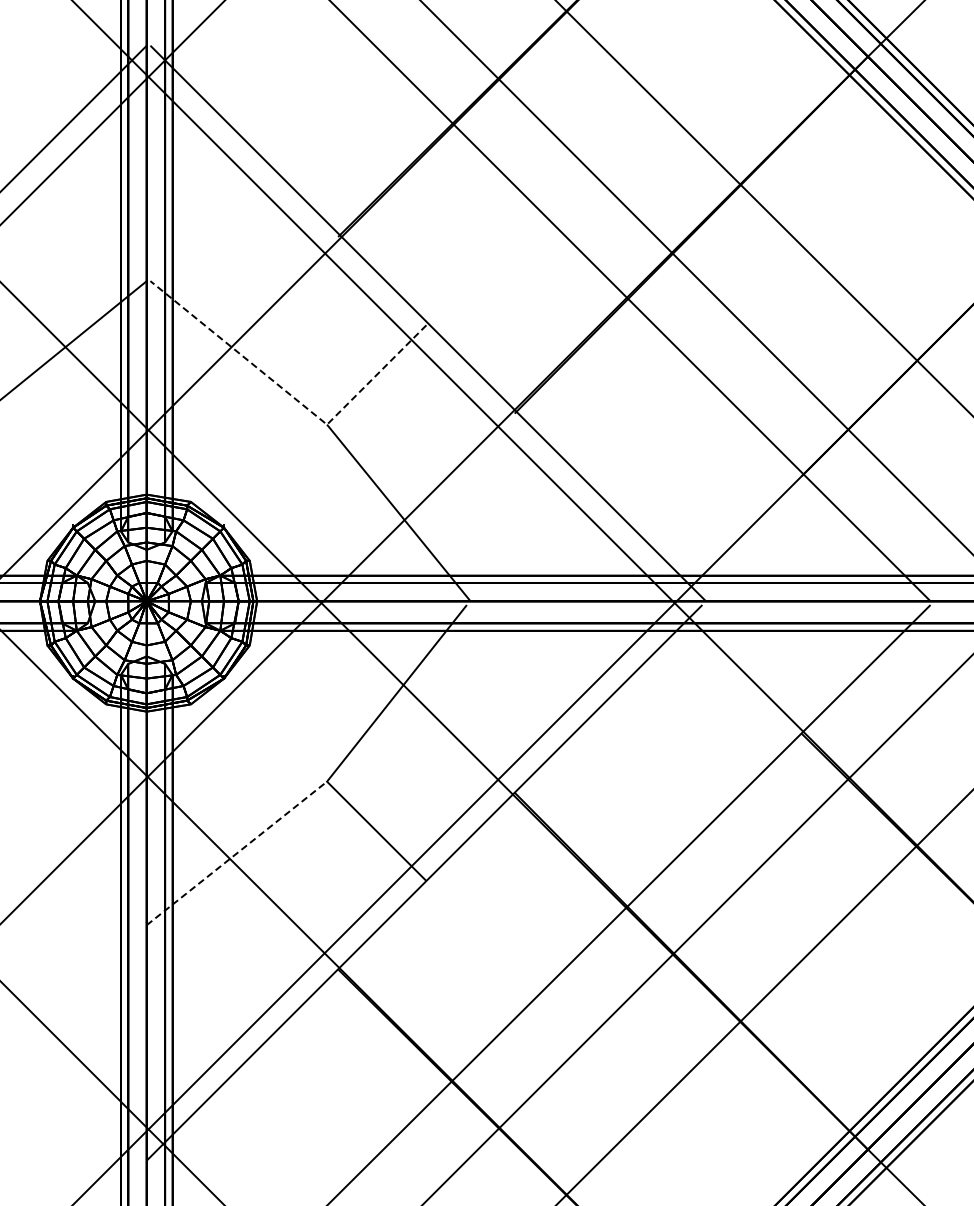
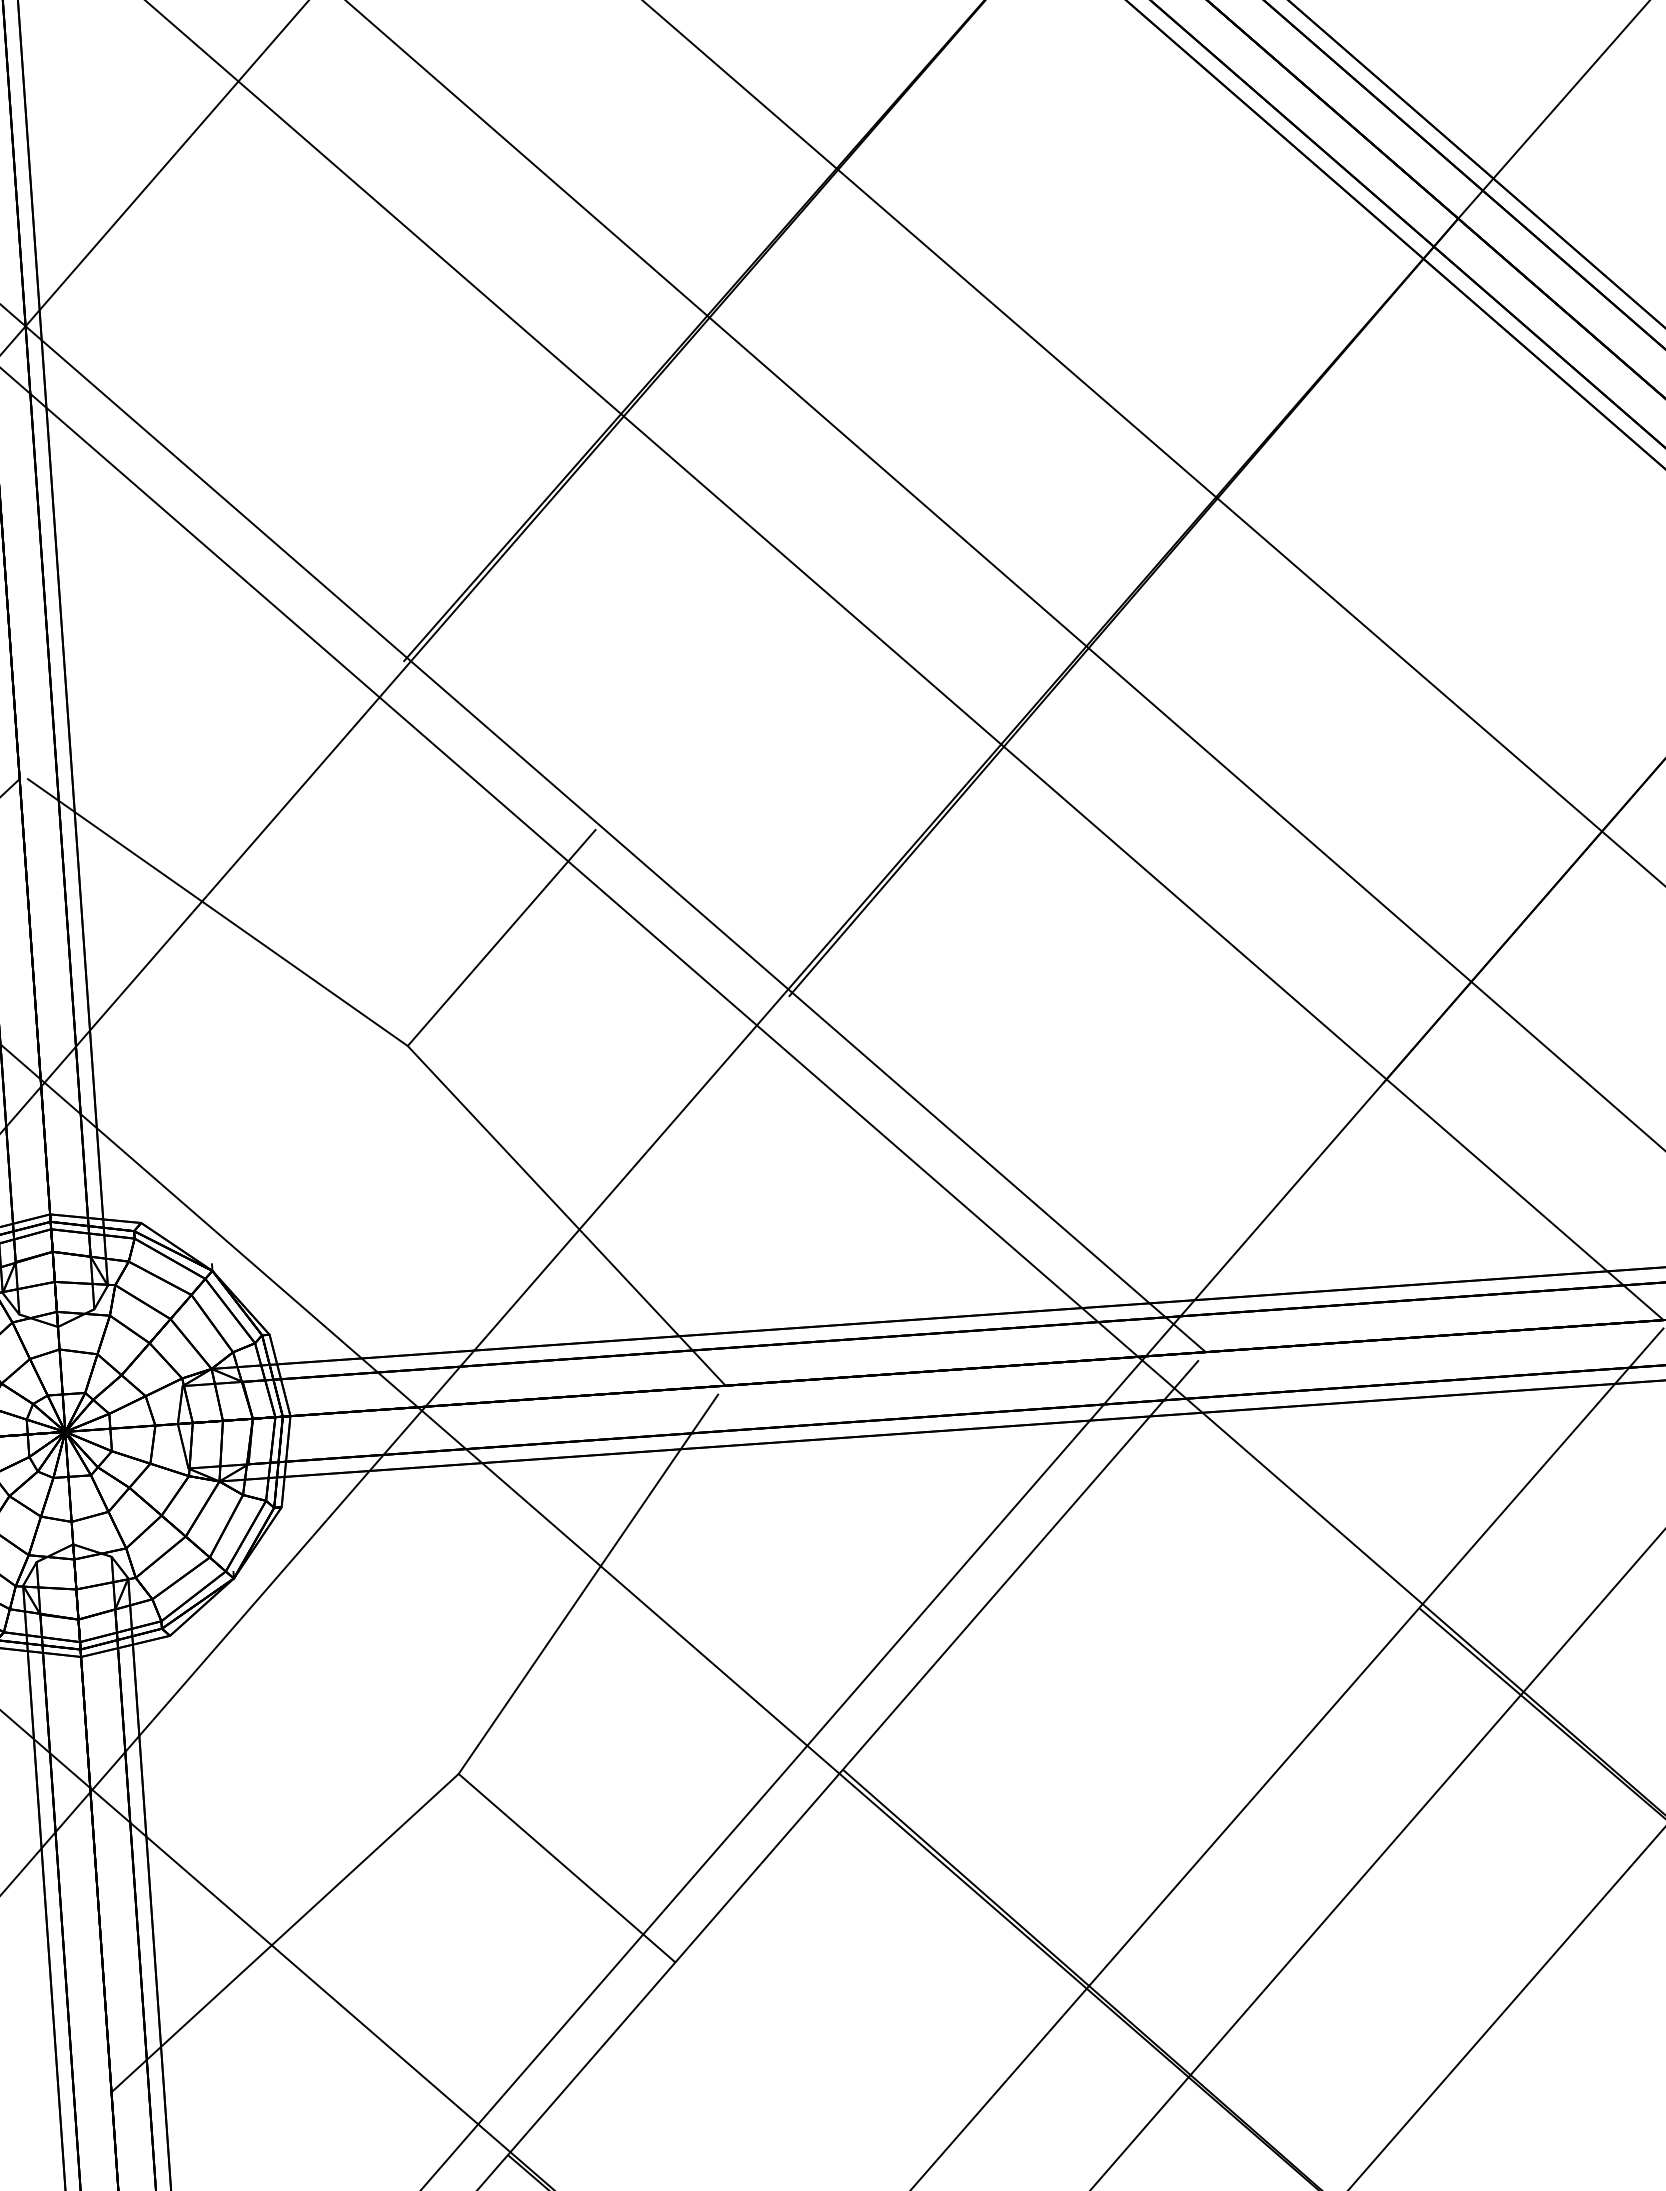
line: (293, 397) -> (335, 995), dashed -> solid
line: (237, 853) -> (286, 1933), dashed -> solid

